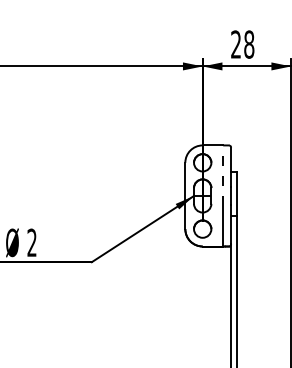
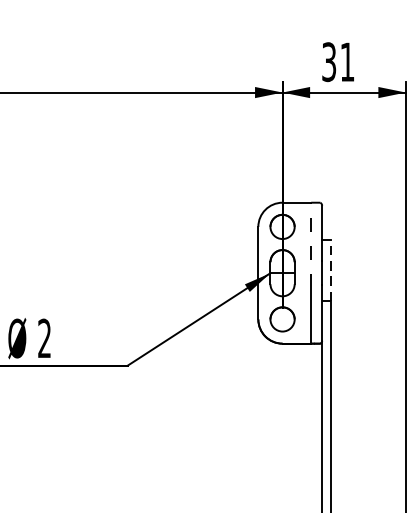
text: (242, 44) -> (338, 61), 28 -> 31
line: (237, 194) -> (331, 271), solid -> dashed

